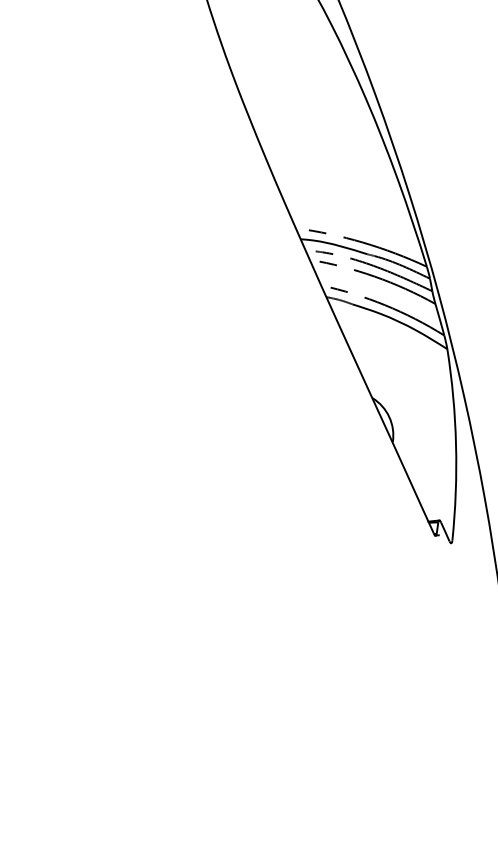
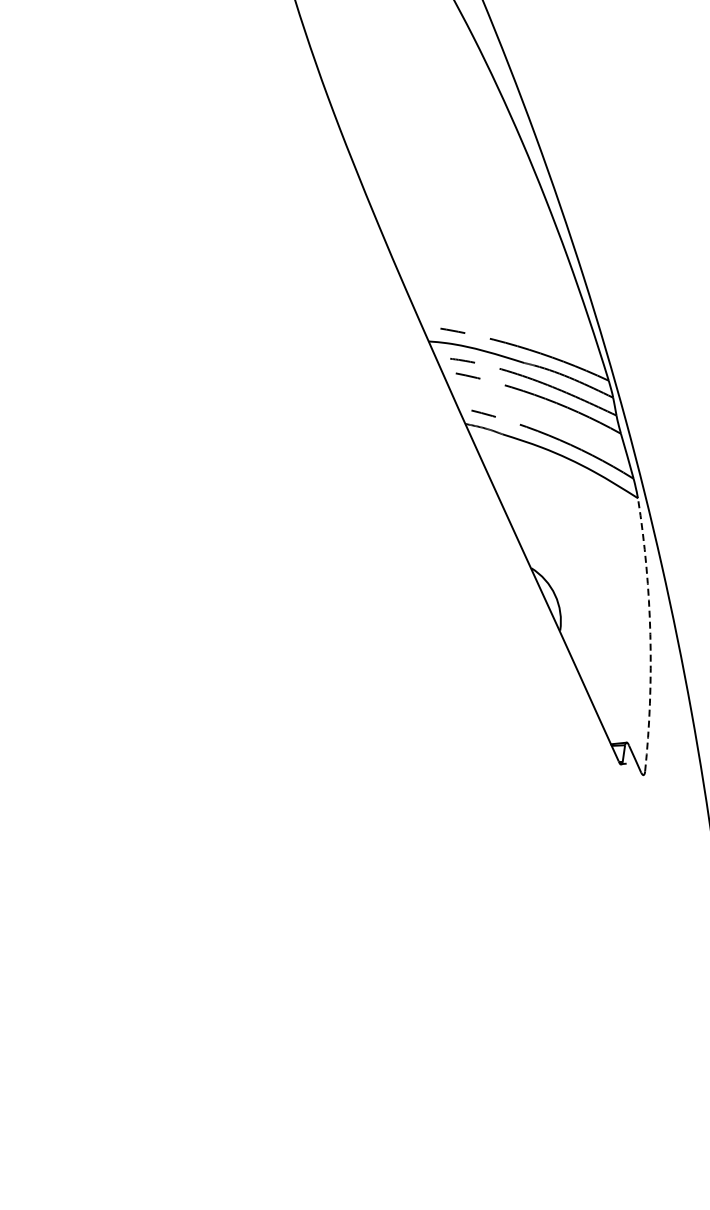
arc: (456, 444) -> (650, 634), solid -> dashed

